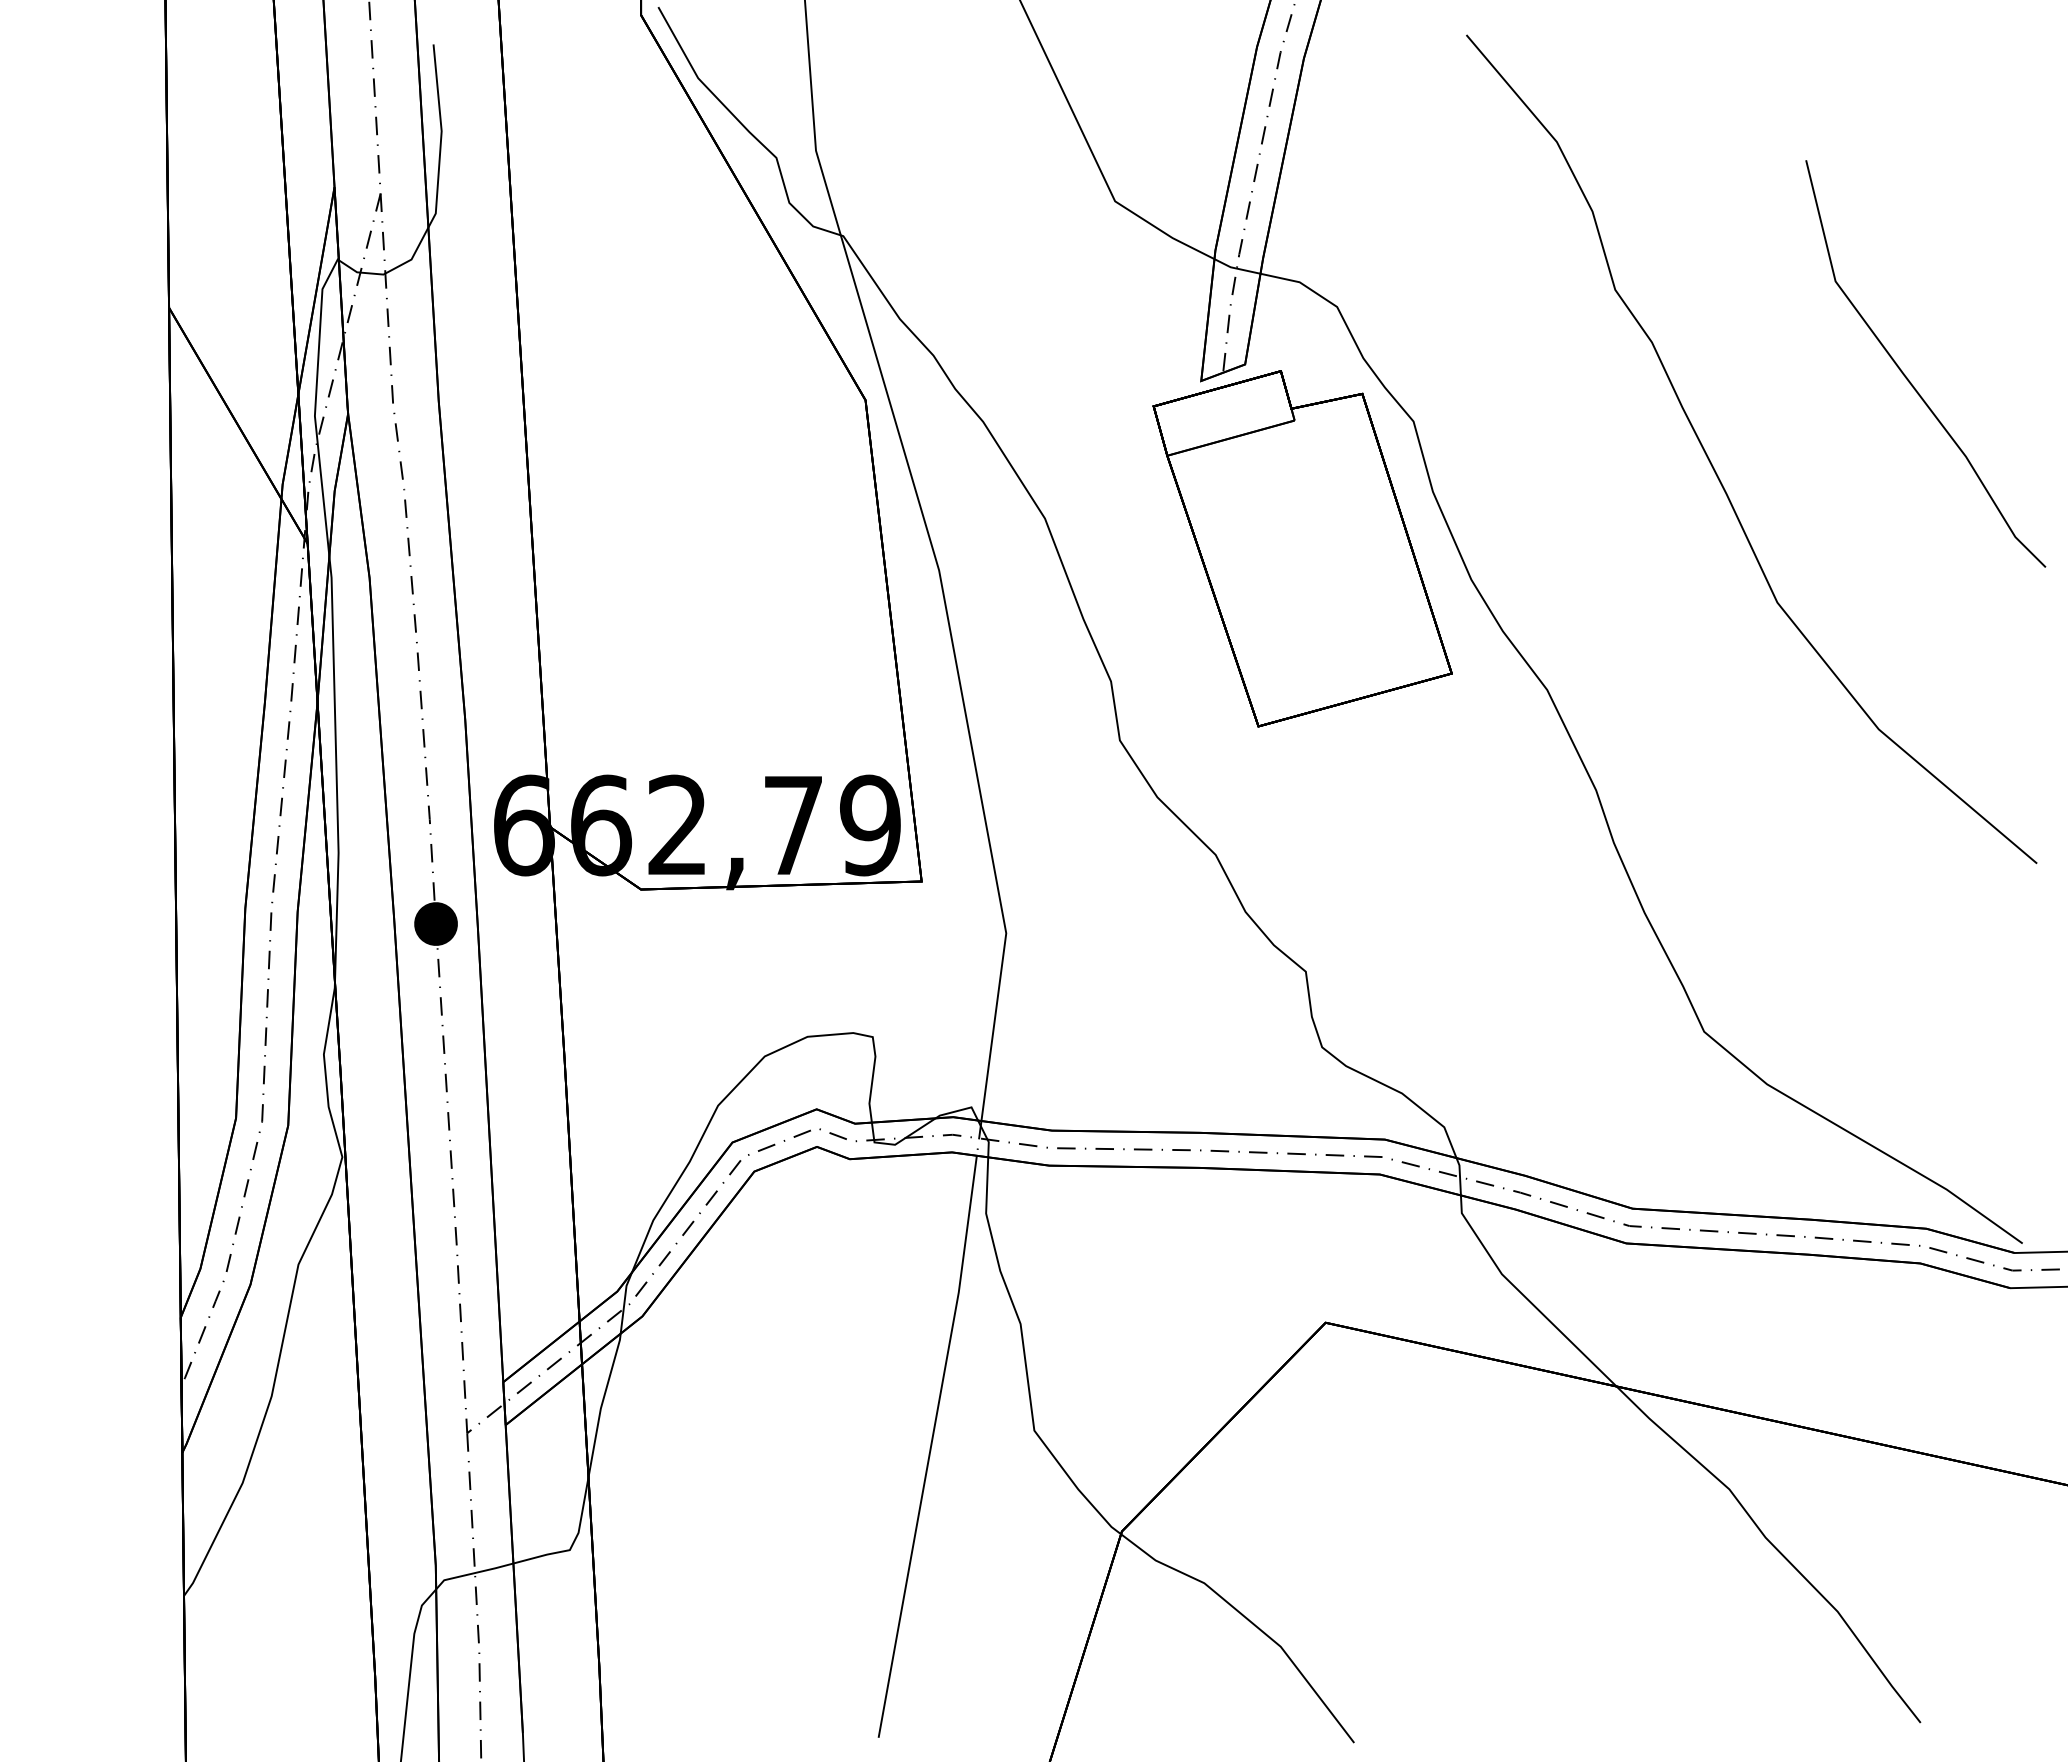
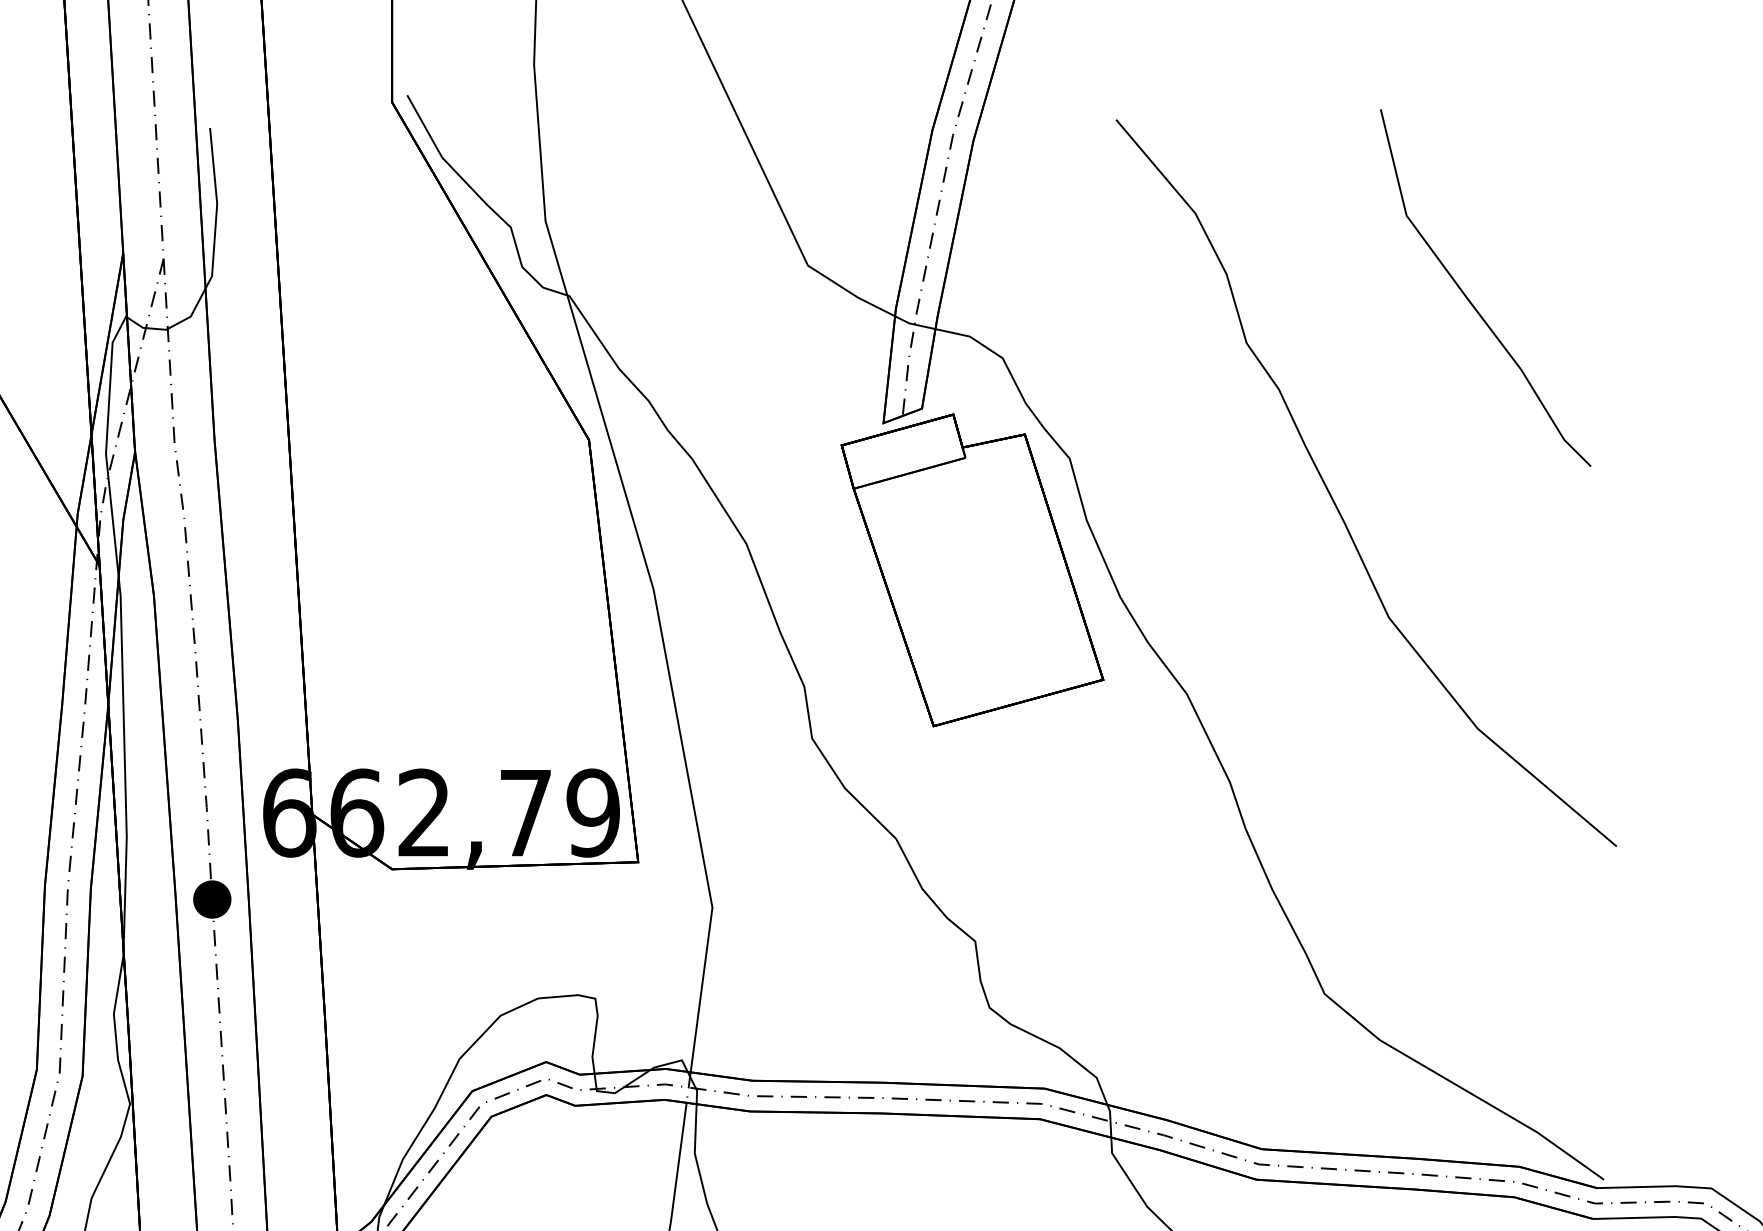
curve: (1908, 378) -> (1470, 300), moved

